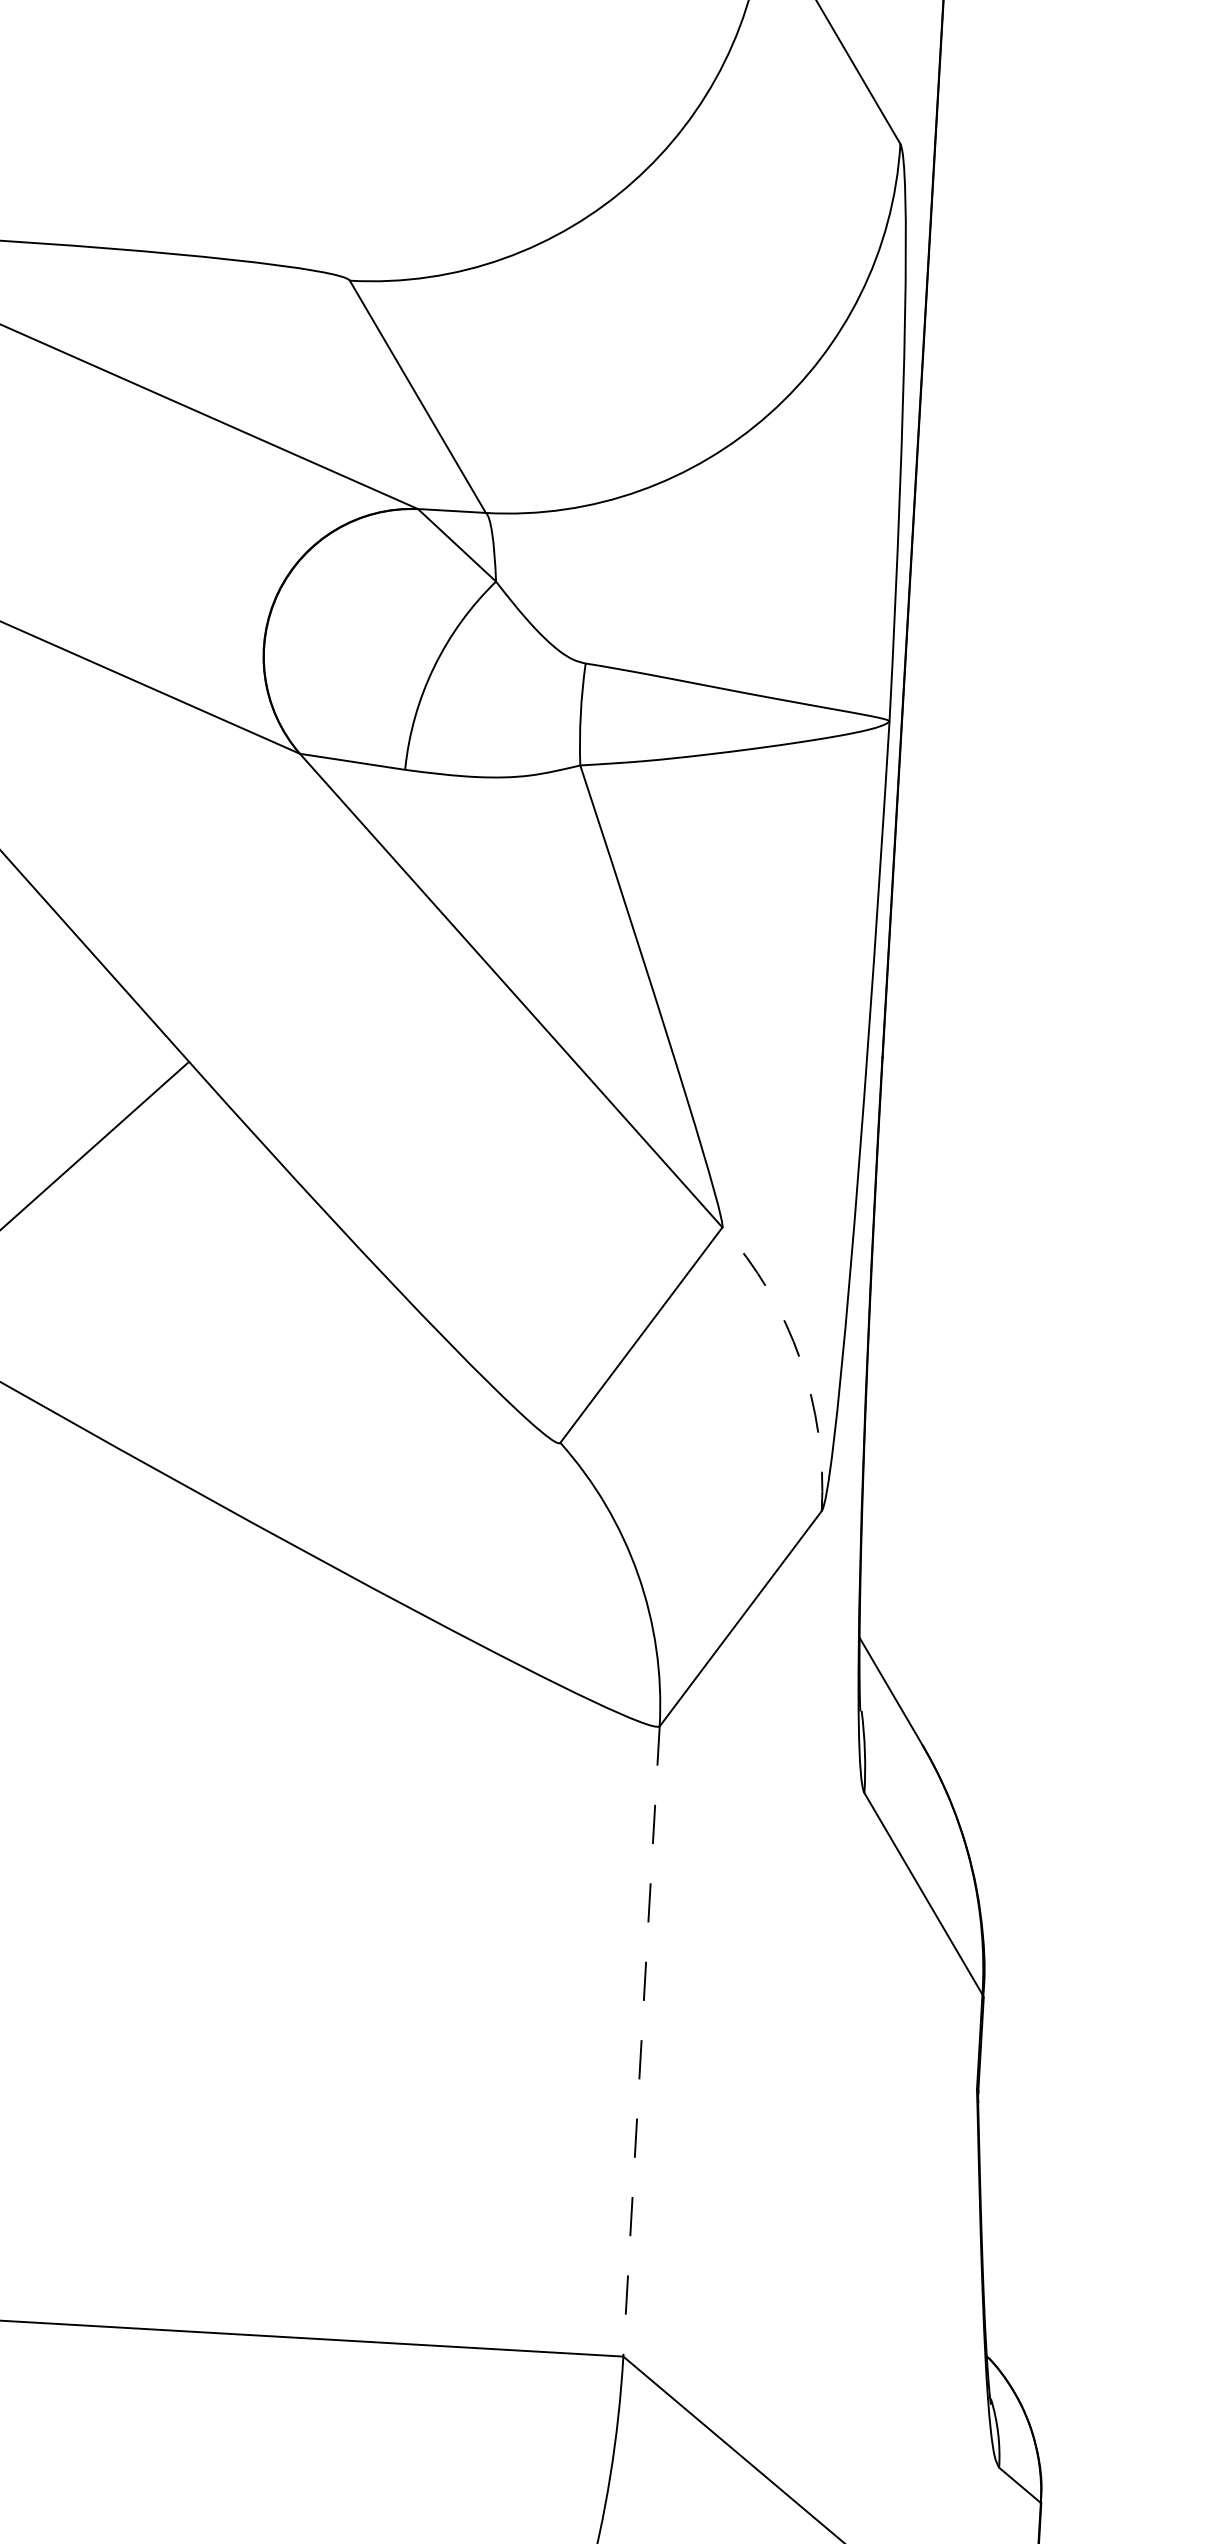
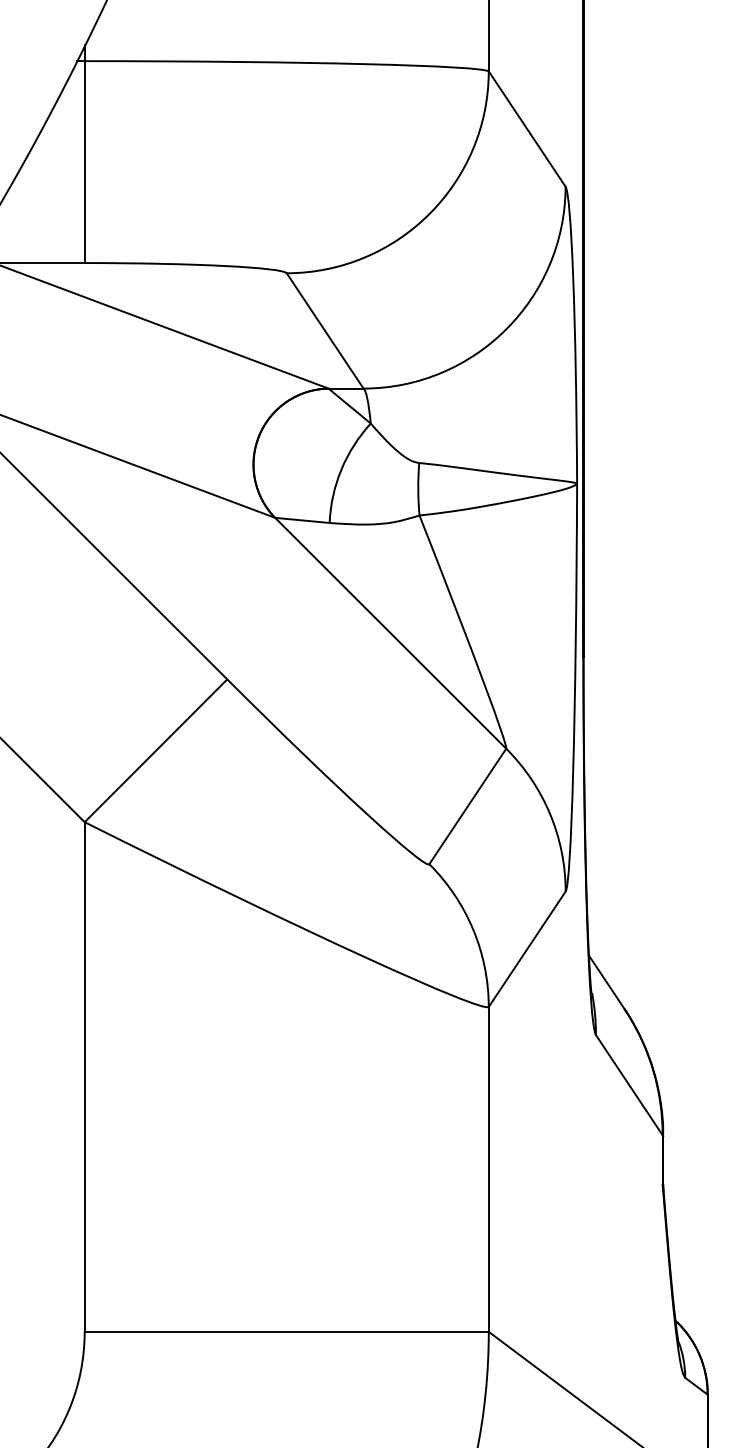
arc: (800, 1359) -> (550, 814), dashed -> solid
line: (640, 2041) -> (488, 1169), dashed -> solid

